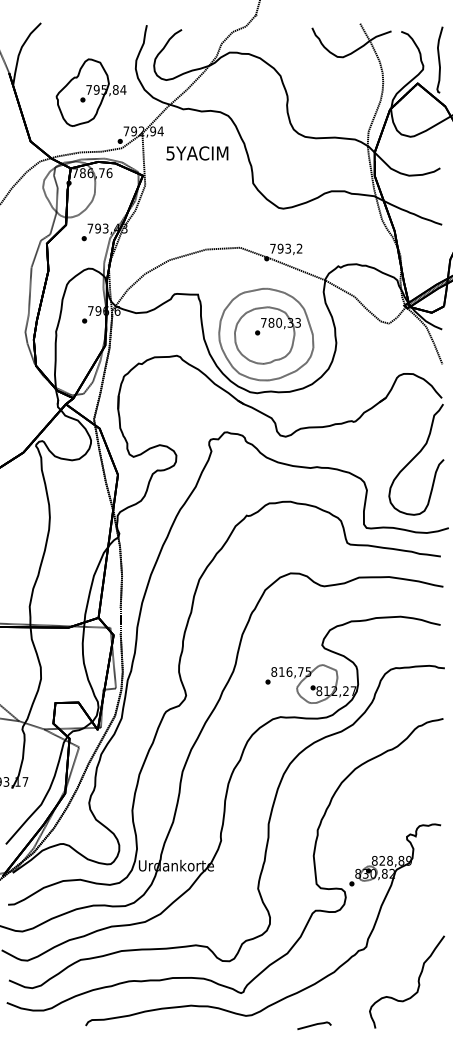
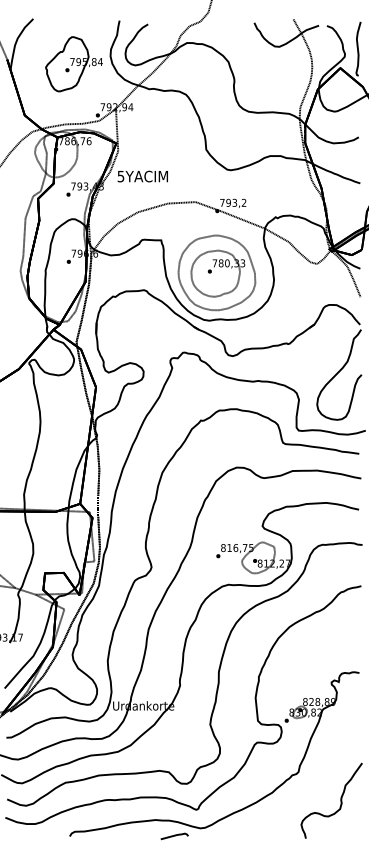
part: (90, 92) -> (73, 64), moved
text: (197, 153) -> (142, 176), moved
curve: (314, 1025) -> (174, 836), moved

